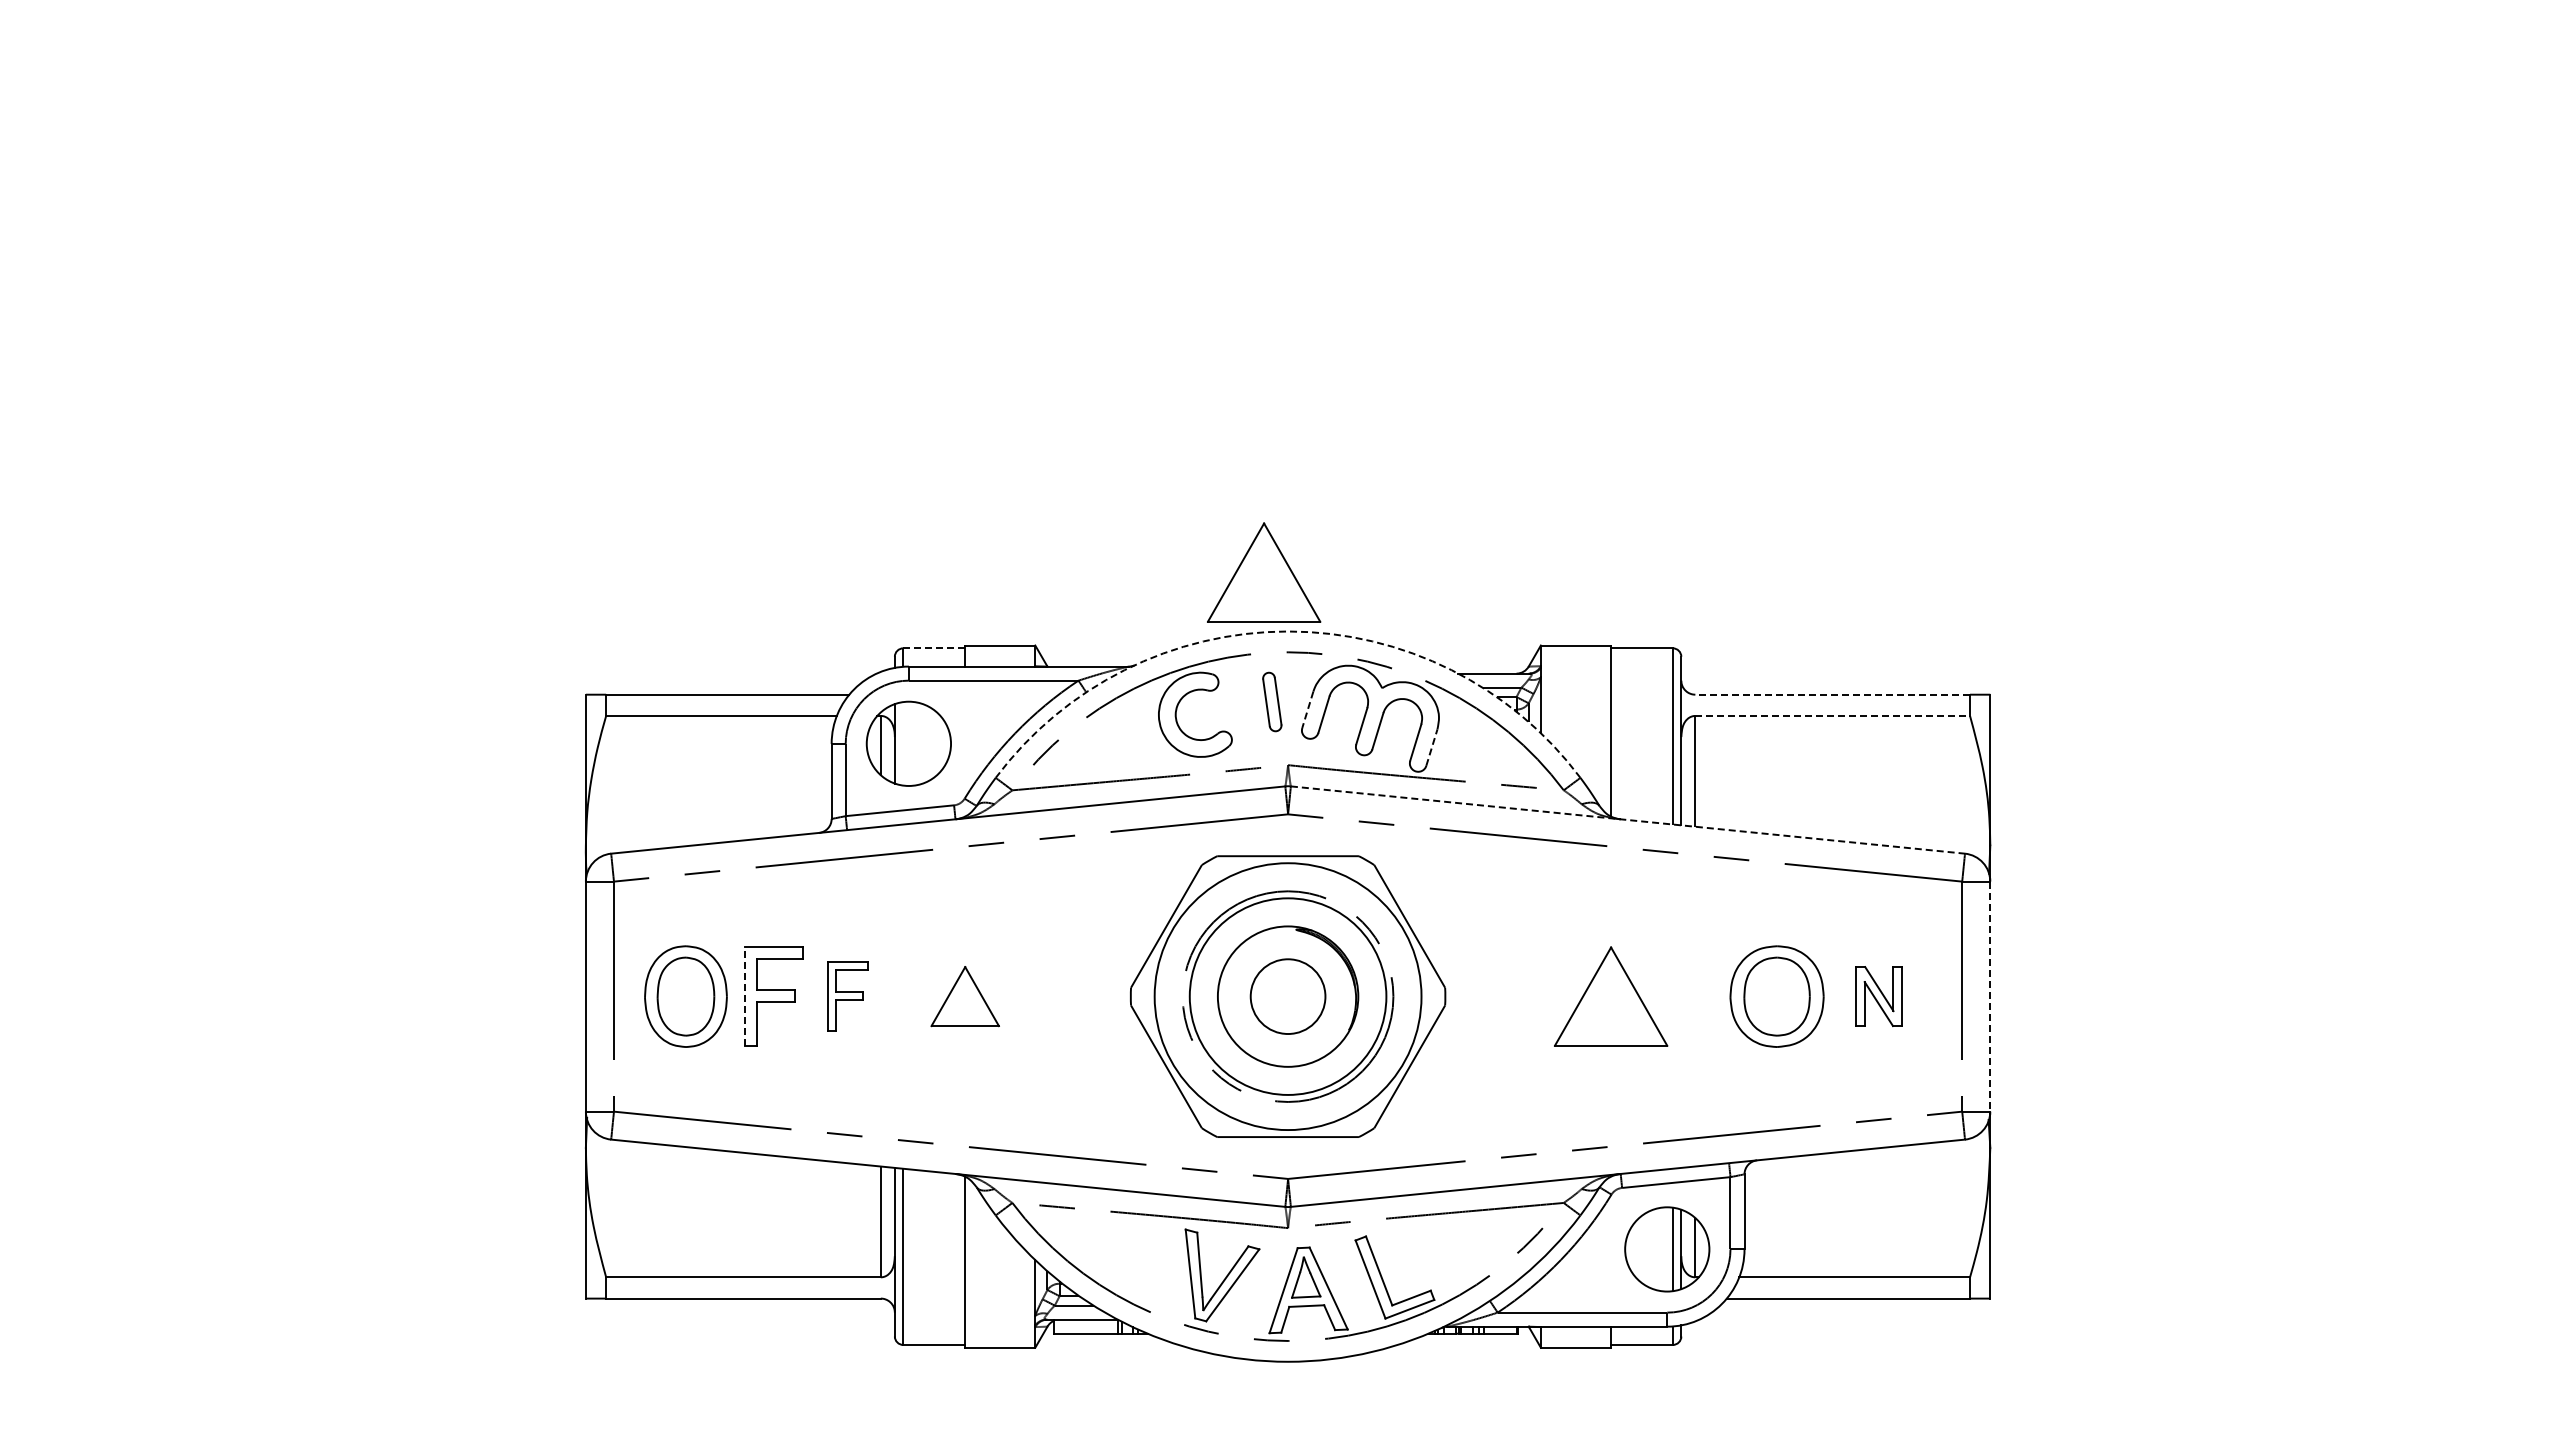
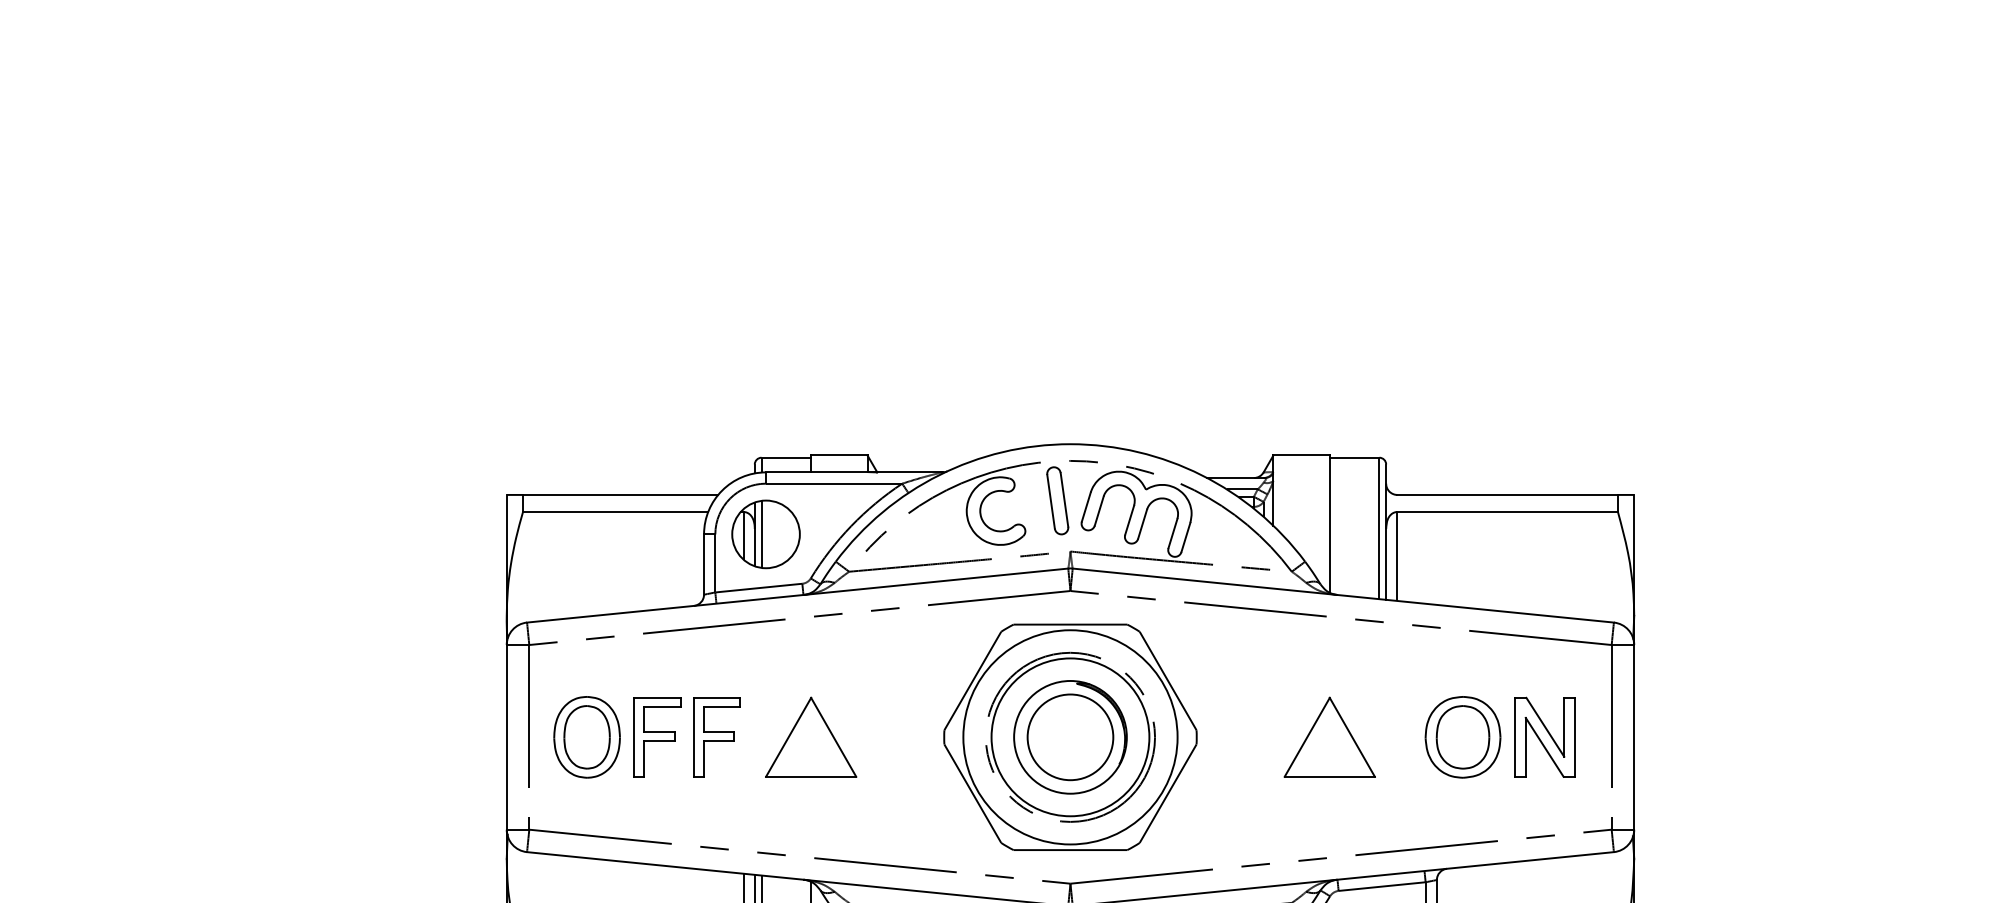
part: (1264, 572) -> (1051, 396), removed
arc: (1288, 631) -> (1070, 444), dashed -> solid
line: (934, 648) -> (786, 457), dashed -> solid
line: (1832, 694) -> (1507, 494), dashed -> solid
part: (1272, 701) -> (1057, 500), size x1.43
line: (1307, 709) -> (1086, 506), dashed -> solid
line: (1833, 715) -> (1508, 511), dashed -> solid
line: (903, 743) -> (761, 534), added
line: (1431, 747) -> (1185, 537), dashed -> solid
line: (1627, 820) -> (1342, 595), dashed -> solid
line: (744, 996) -> (634, 737), dashed -> solid
part: (847, 996) -> (716, 737), size x1.43
part: (965, 996) -> (811, 737), size x1.67
circle: (1287, 996) -> (1070, 737), size x1.43
part: (1878, 996) -> (1544, 737), size x1.67
line: (1990, 997) -> (1634, 738), dashed -> solid

